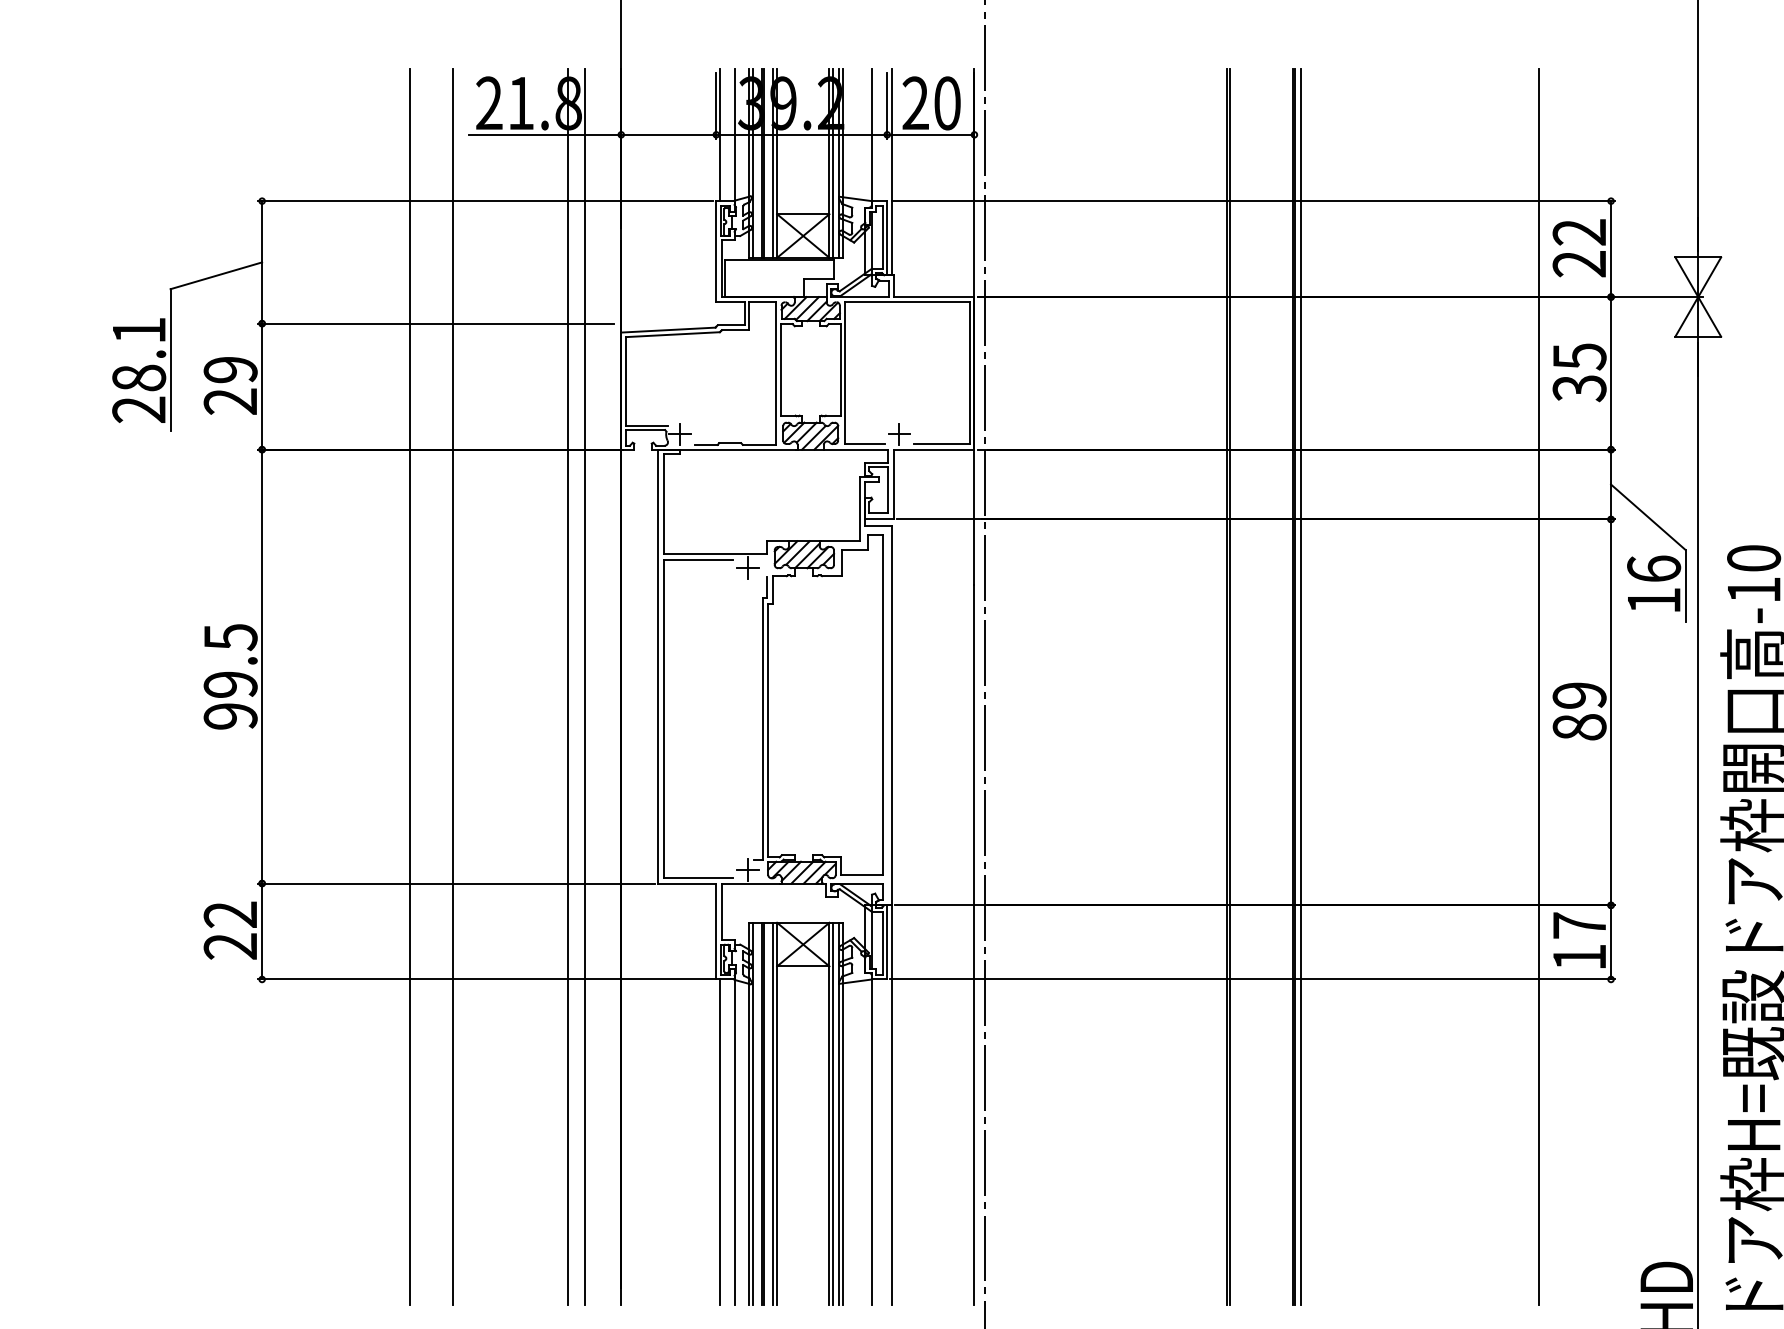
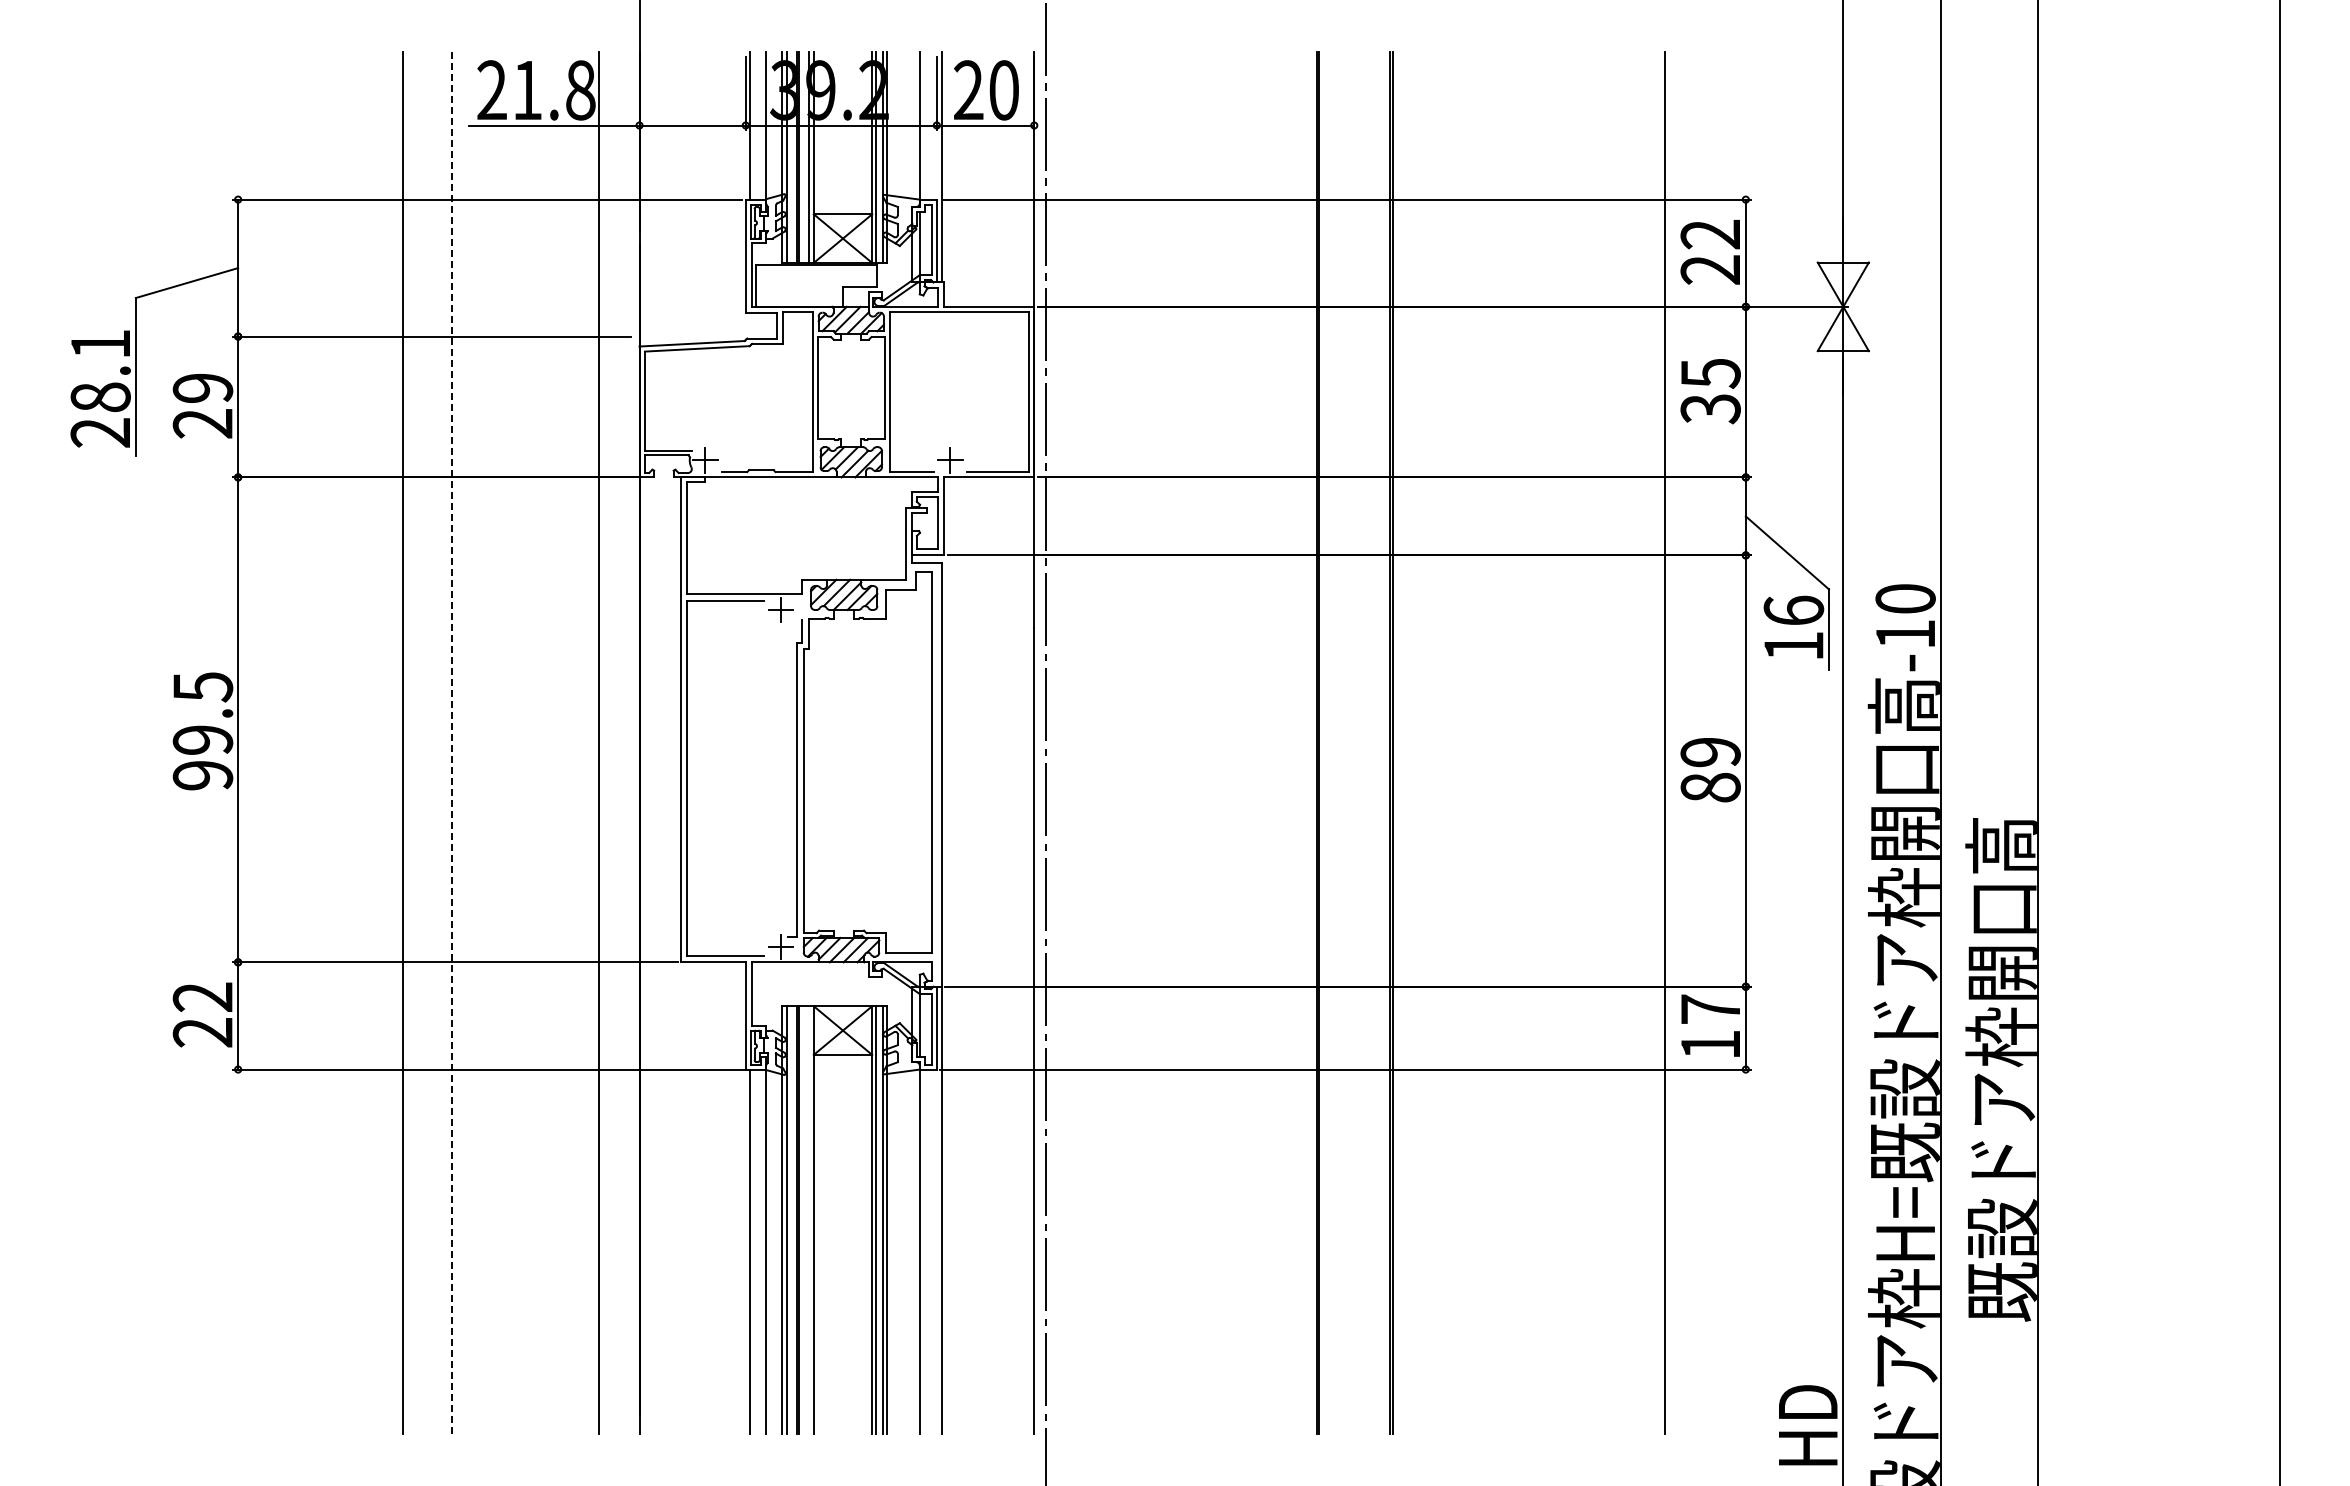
line: (567, 686) -> (579, 742), removed
line: (1301, 686) -> (1399, 742), removed
line: (453, 687) -> (451, 743), solid -> dashed
line: (772, 1113) -> (808, 1219), removed

